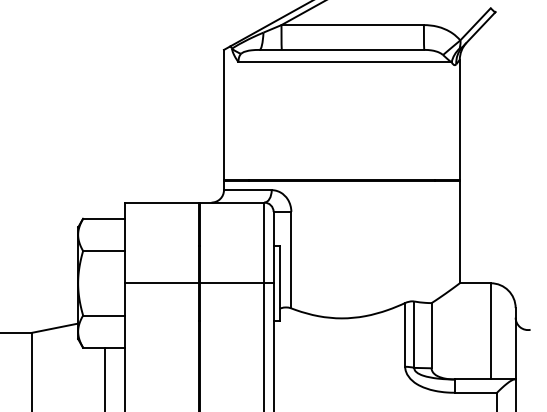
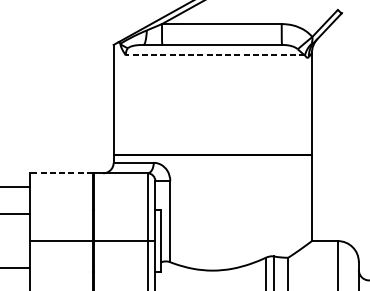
line: (345, 62) -> (215, 55), solid -> dashed
line: (161, 202) -> (61, 173), solid -> dashed

